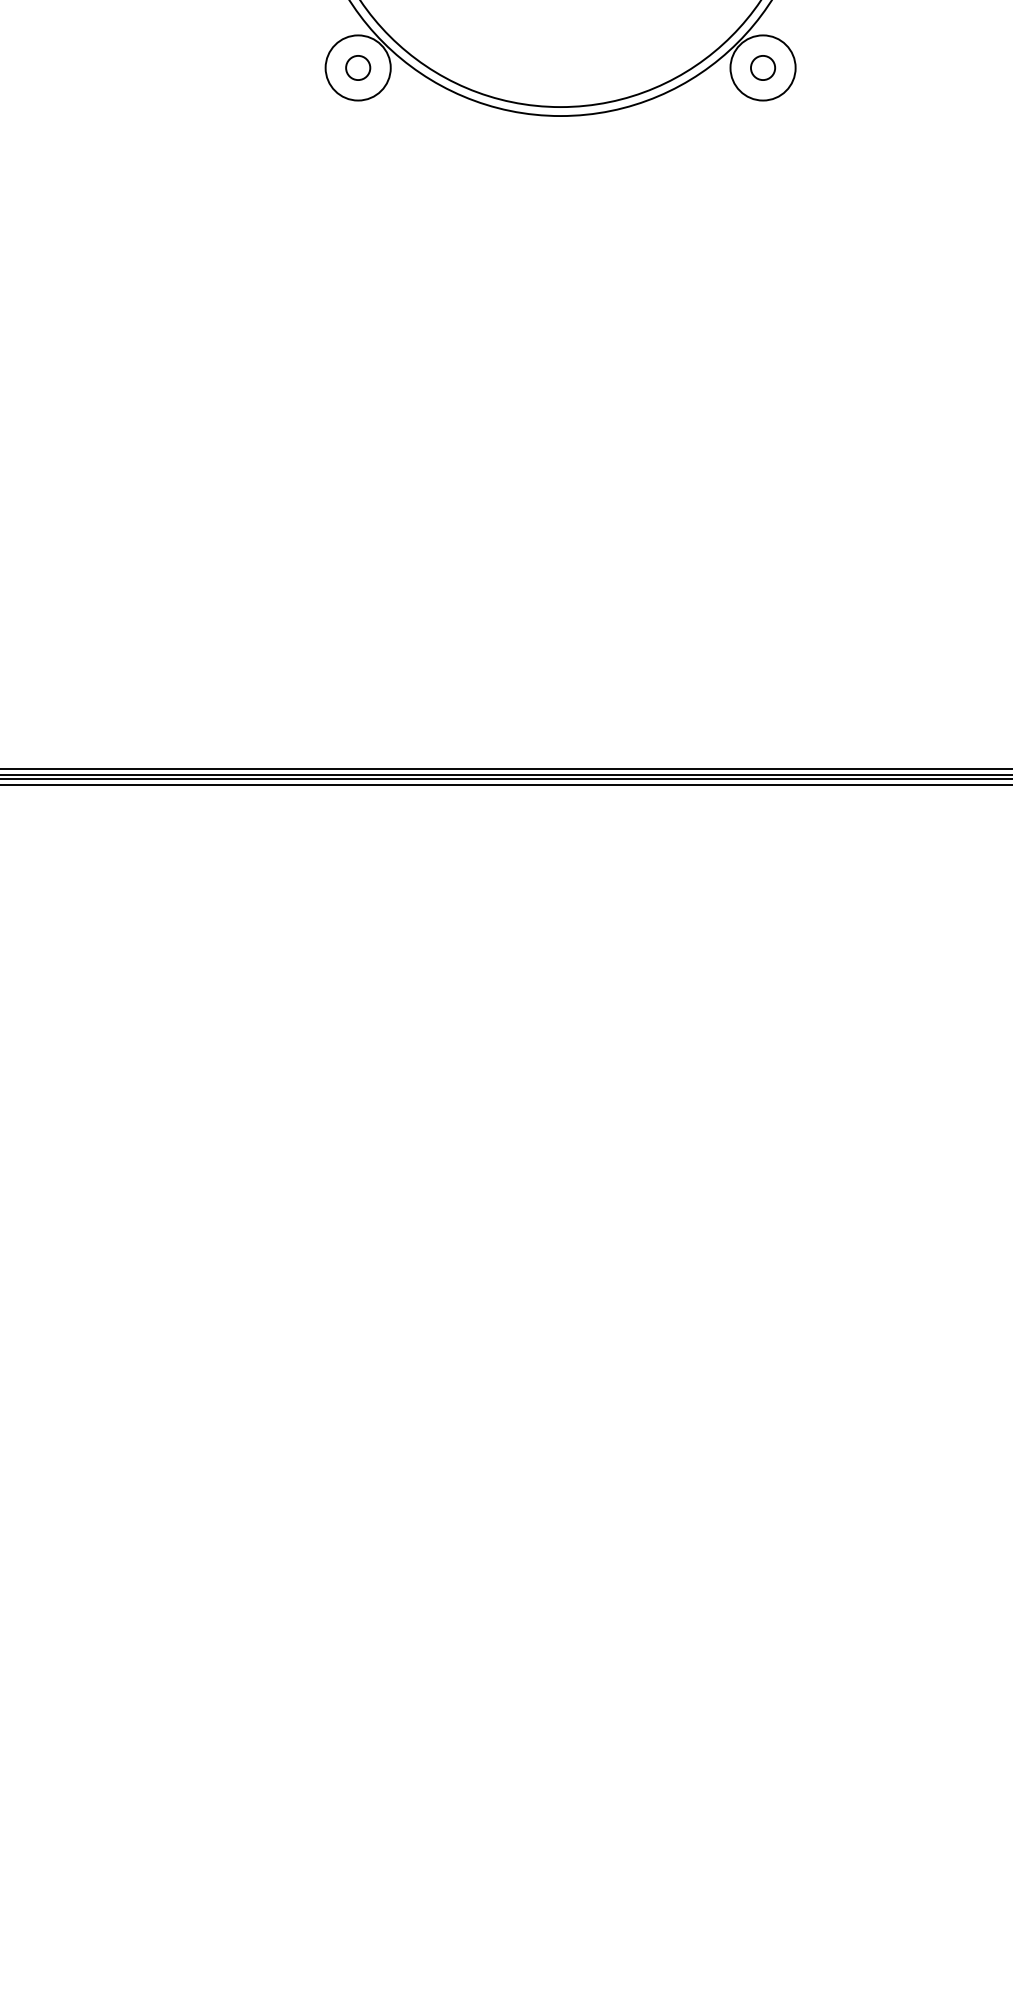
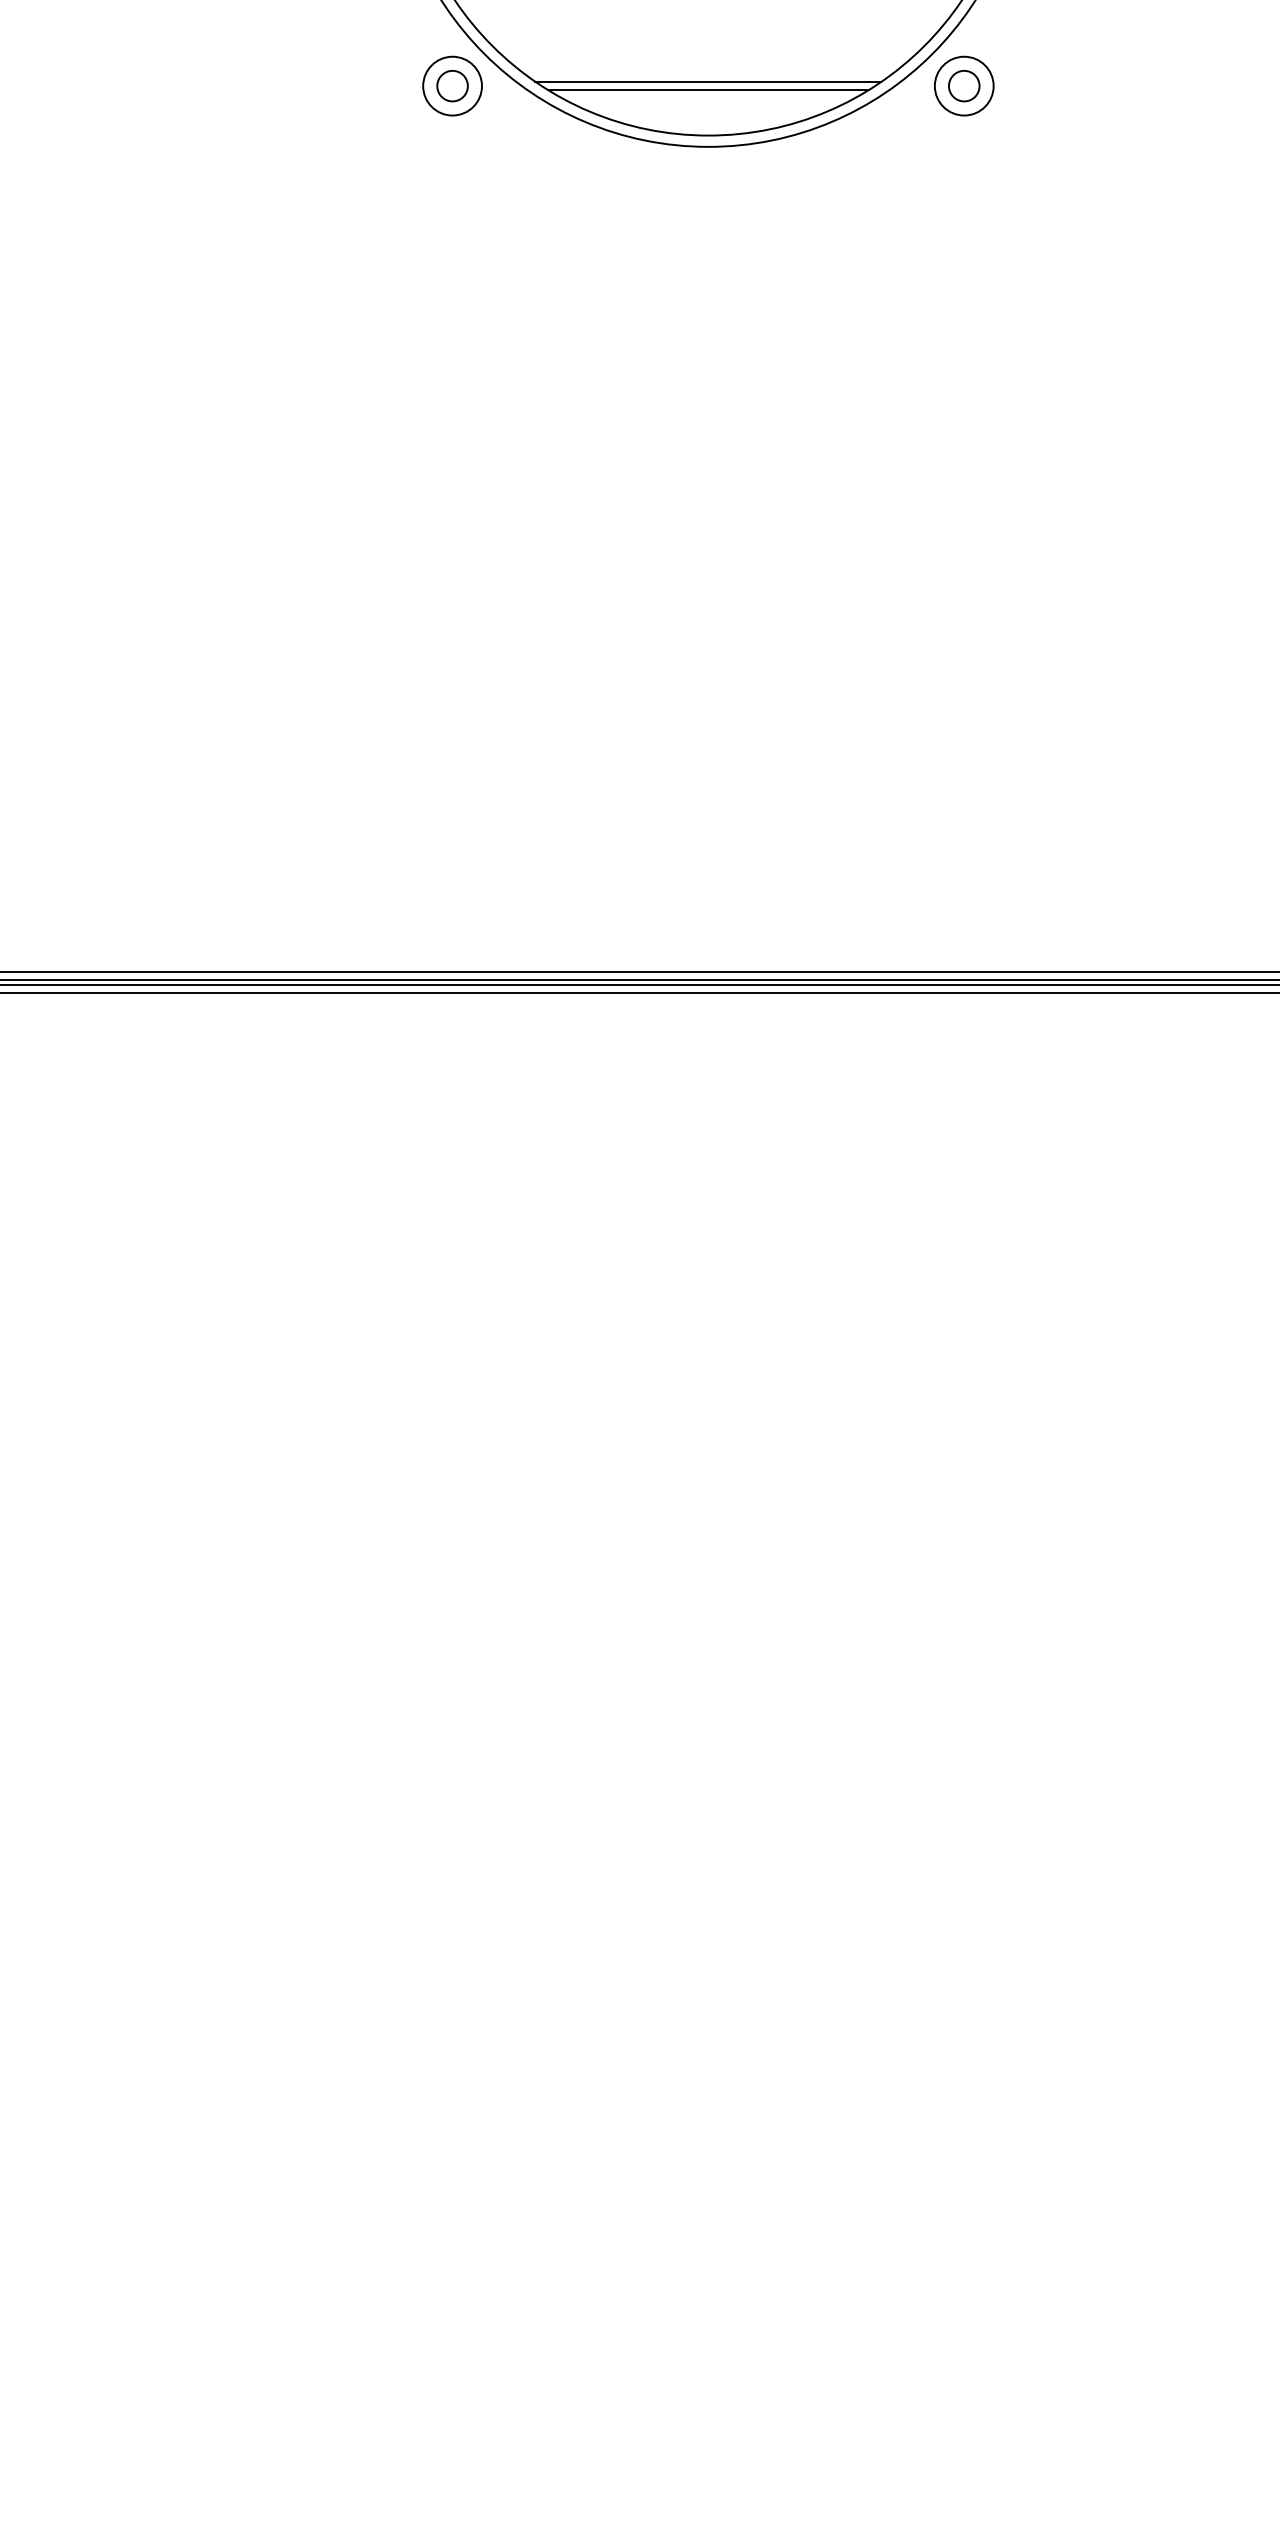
line: (560, 64) -> (708, 81), added
circle: (357, 67) -> (451, 85), size x0.71
circle: (762, 67) -> (963, 85), size x0.71
line: (560, 71) -> (708, 90), added

